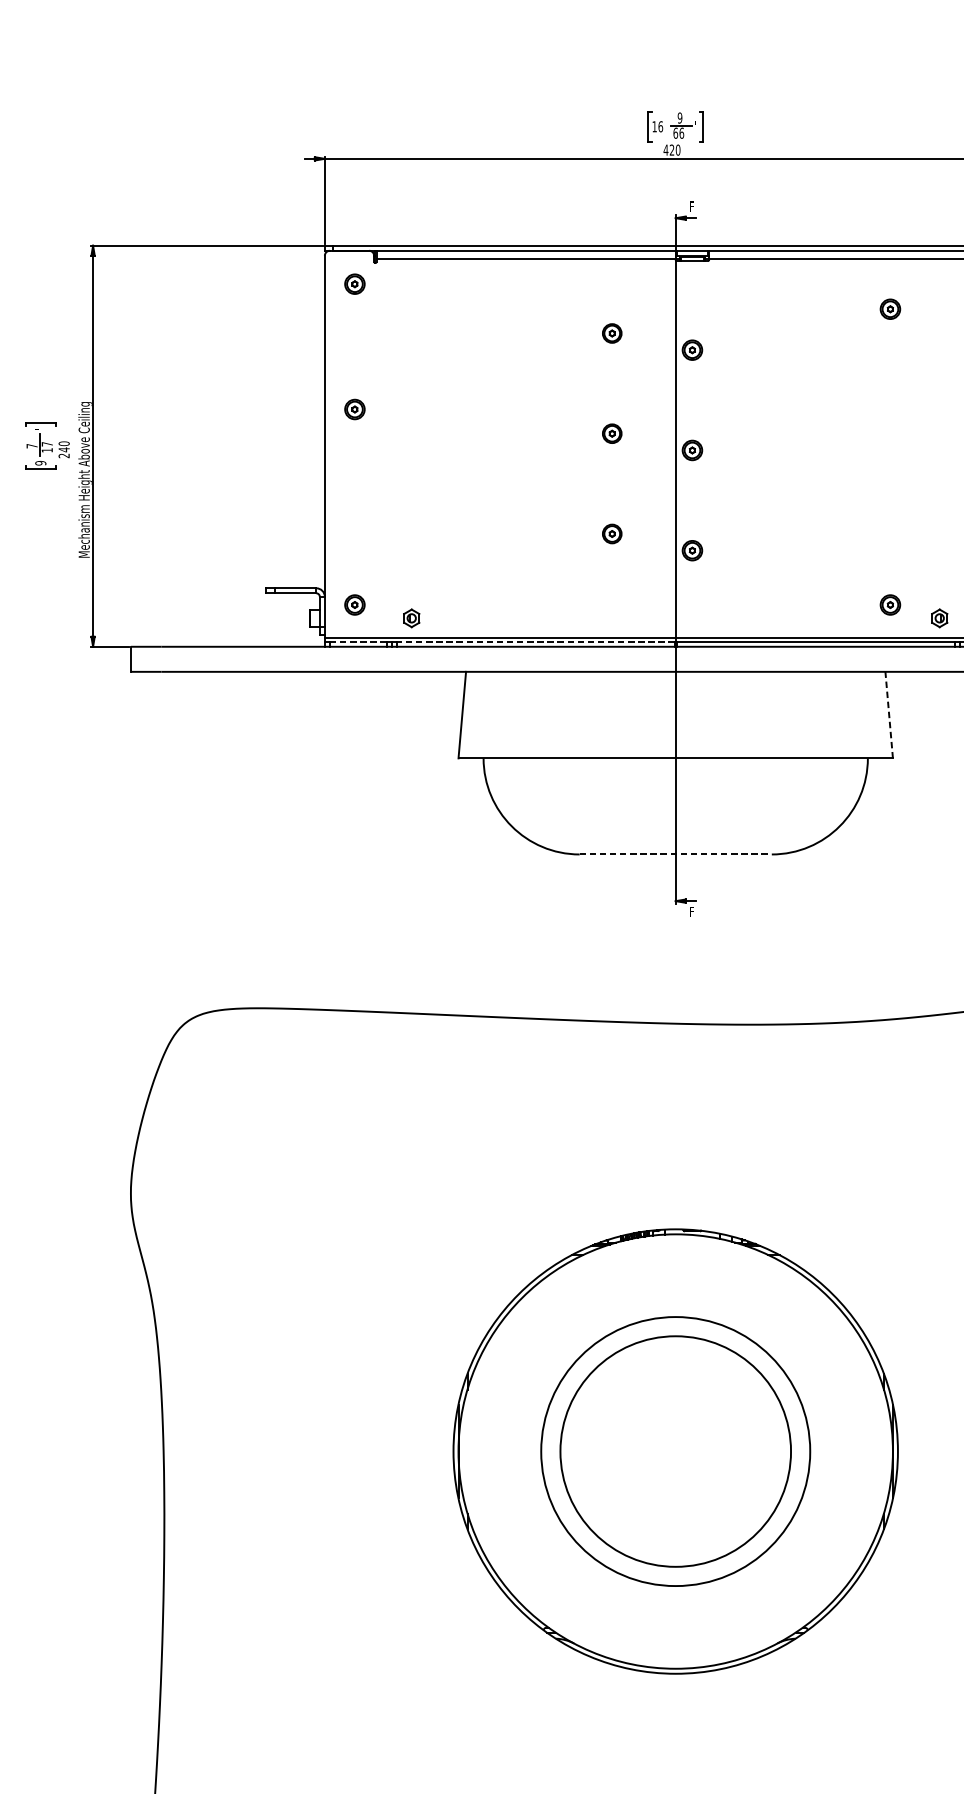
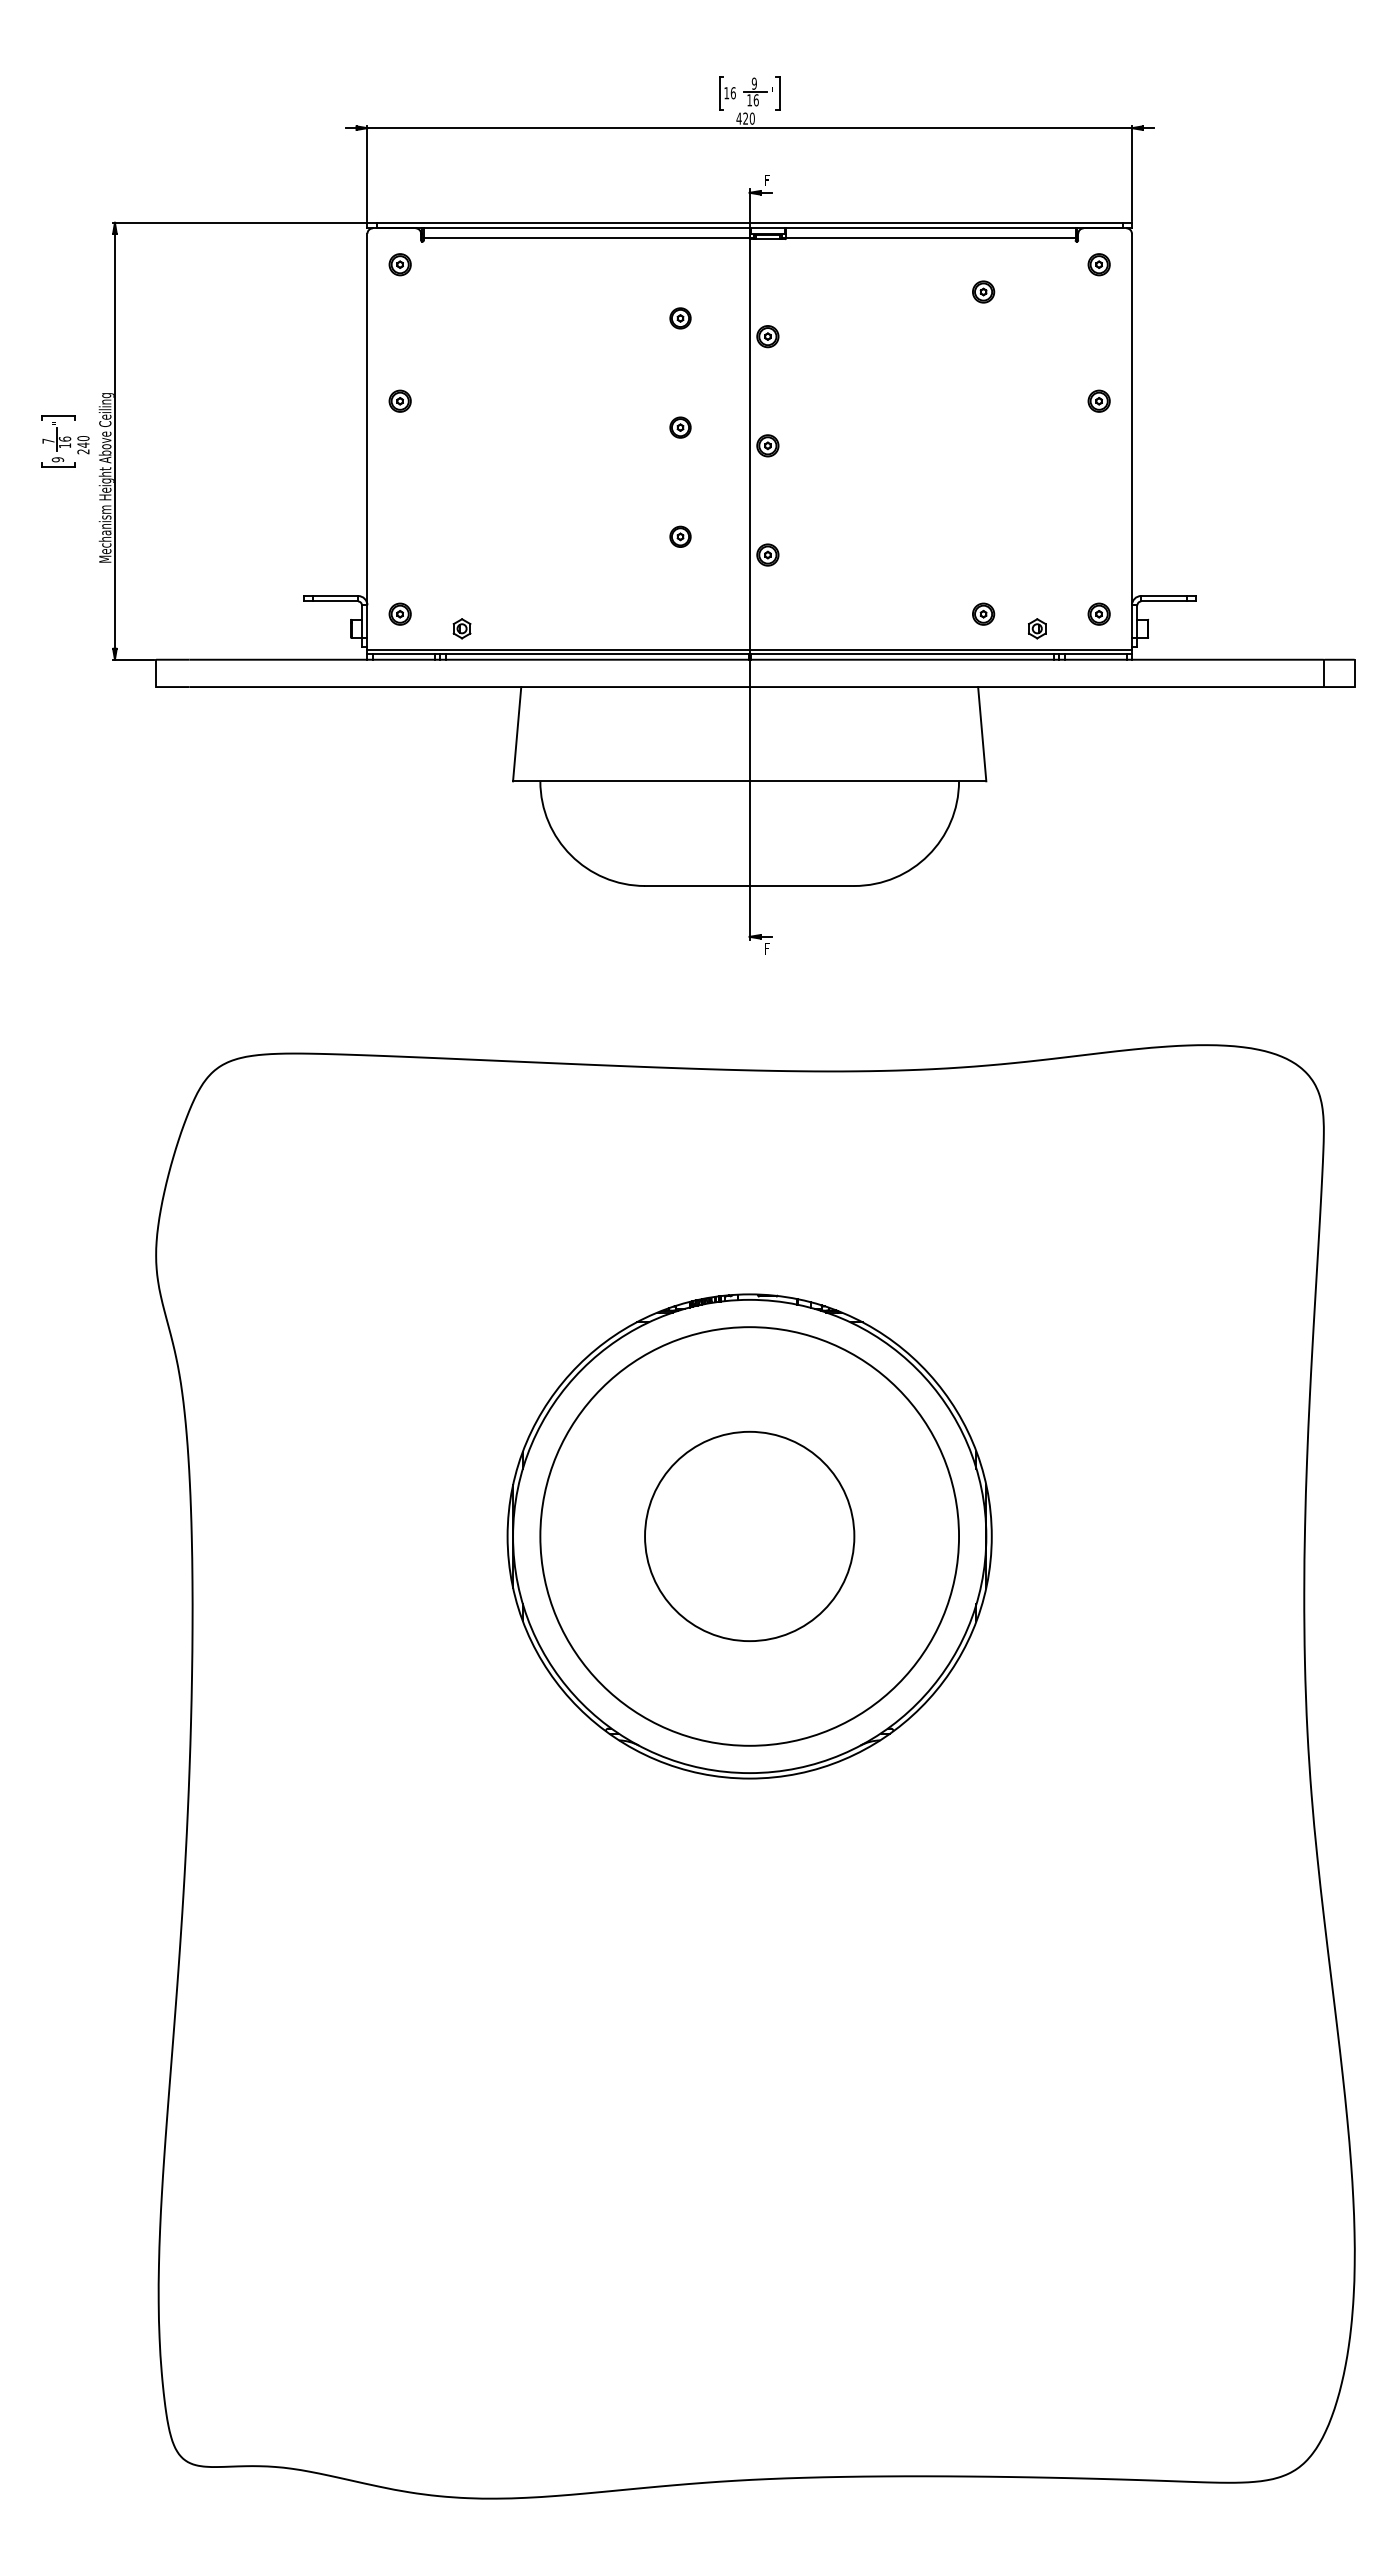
text: (675, 133) -> (749, 100), 66 -> 16
text: (46, 443) -> (64, 438), 17 -> 16
line: (357, 641) -> (403, 654), dashed -> solid
line: (536, 641) -> (597, 654), dashed -> solid
line: (889, 714) -> (982, 733), dashed -> solid
line: (675, 854) -> (749, 886), dashed -> solid
circle: (675, 1451) -> (749, 1536), size x0.71
circle: (675, 1451) -> (749, 1536), size x1.67

